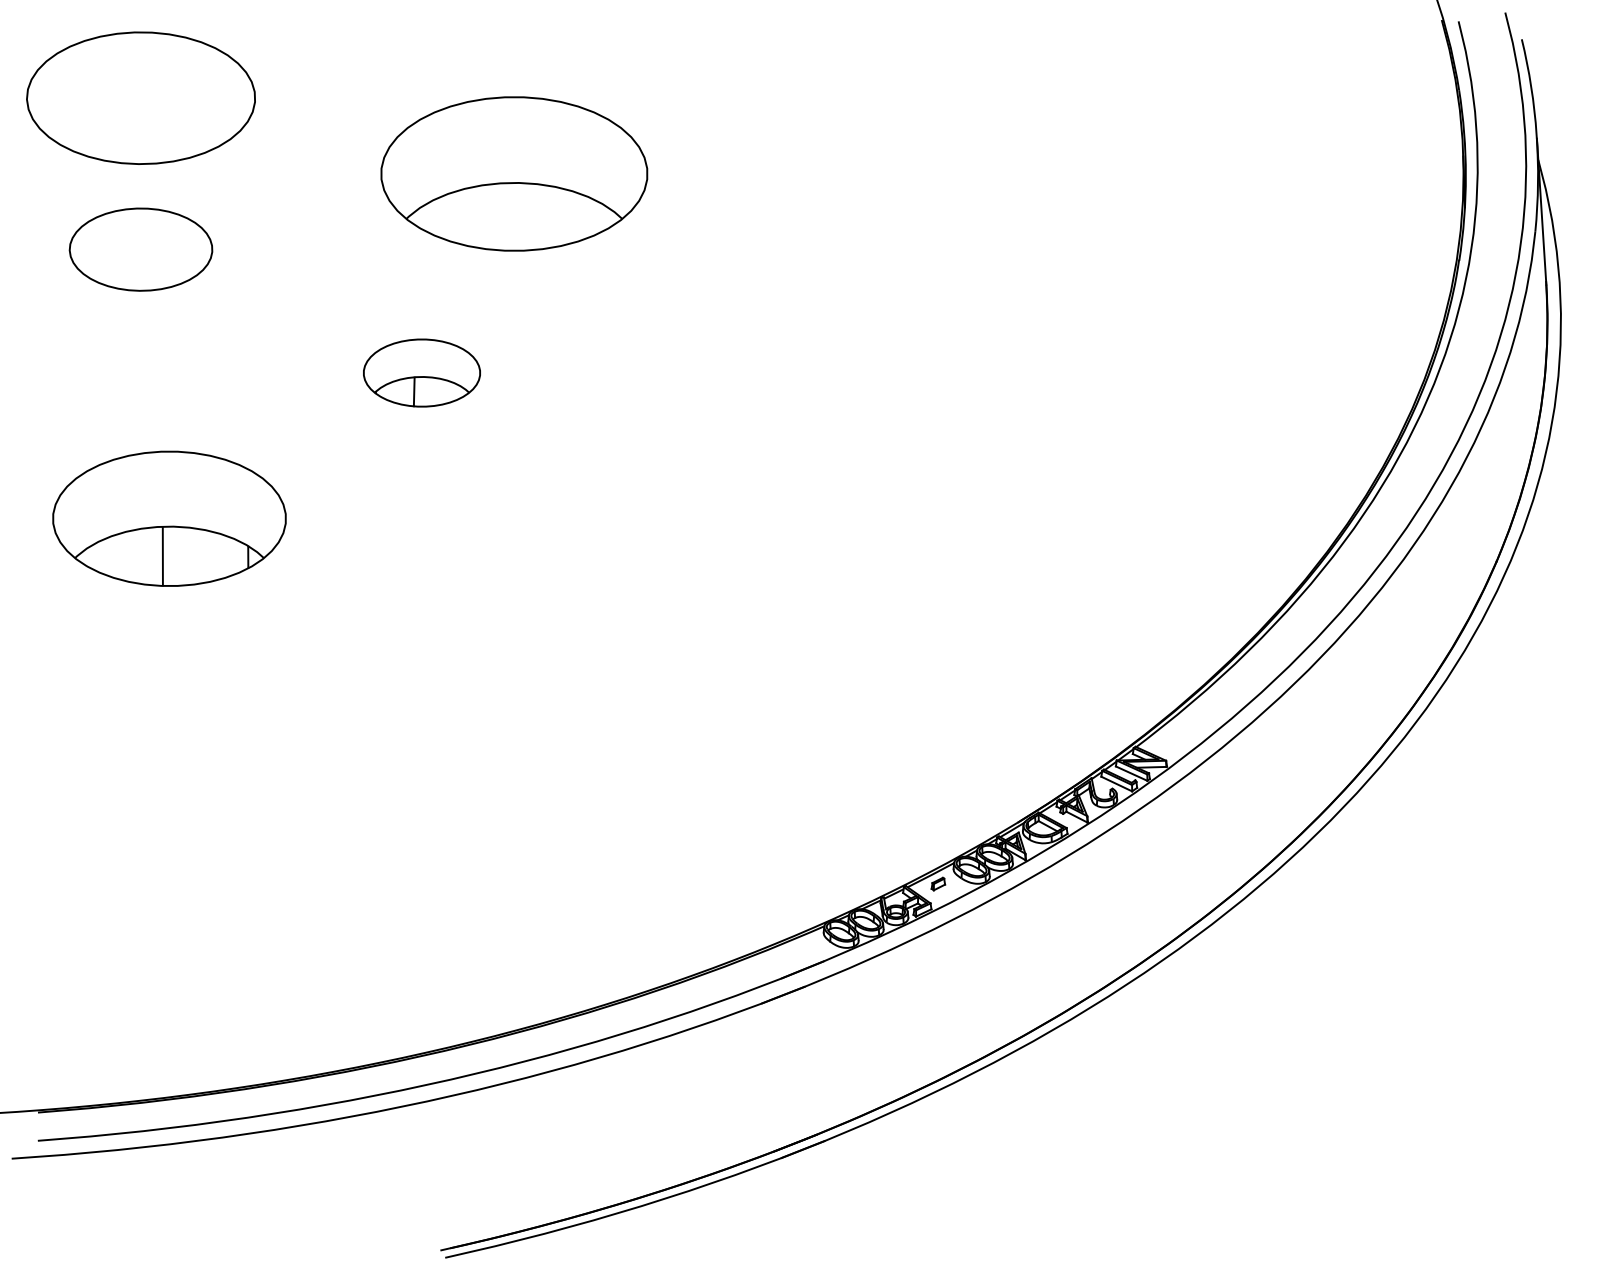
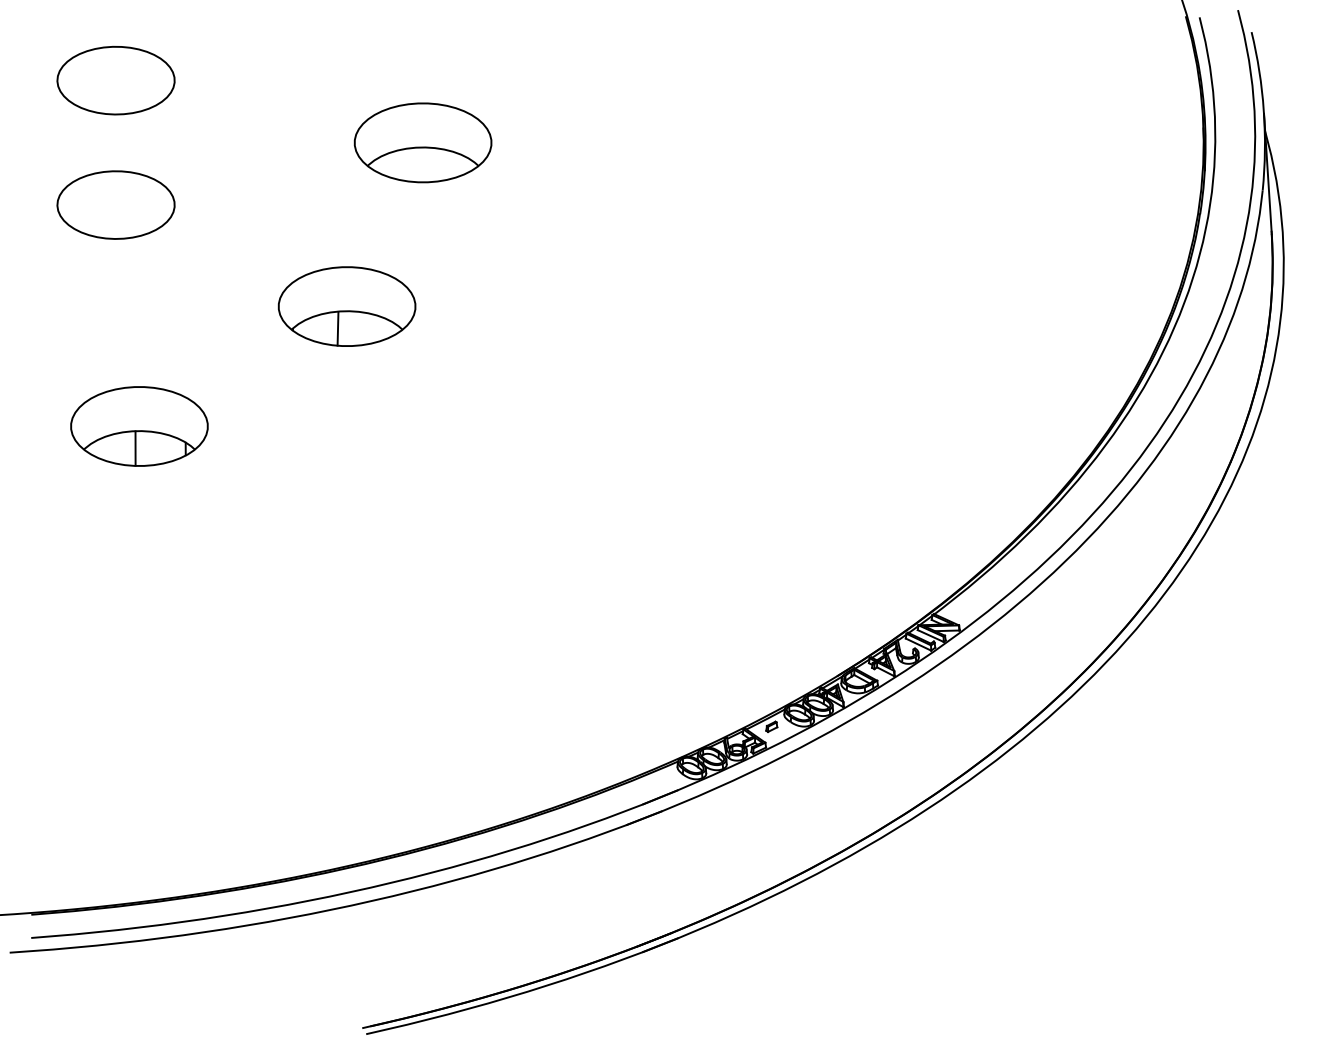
part: (140, 98) -> (115, 80), size x0.62
part: (514, 173) -> (423, 142), size x0.62
part: (421, 372) -> (346, 306), size x1.43
part: (169, 518) -> (139, 426), size x0.71

